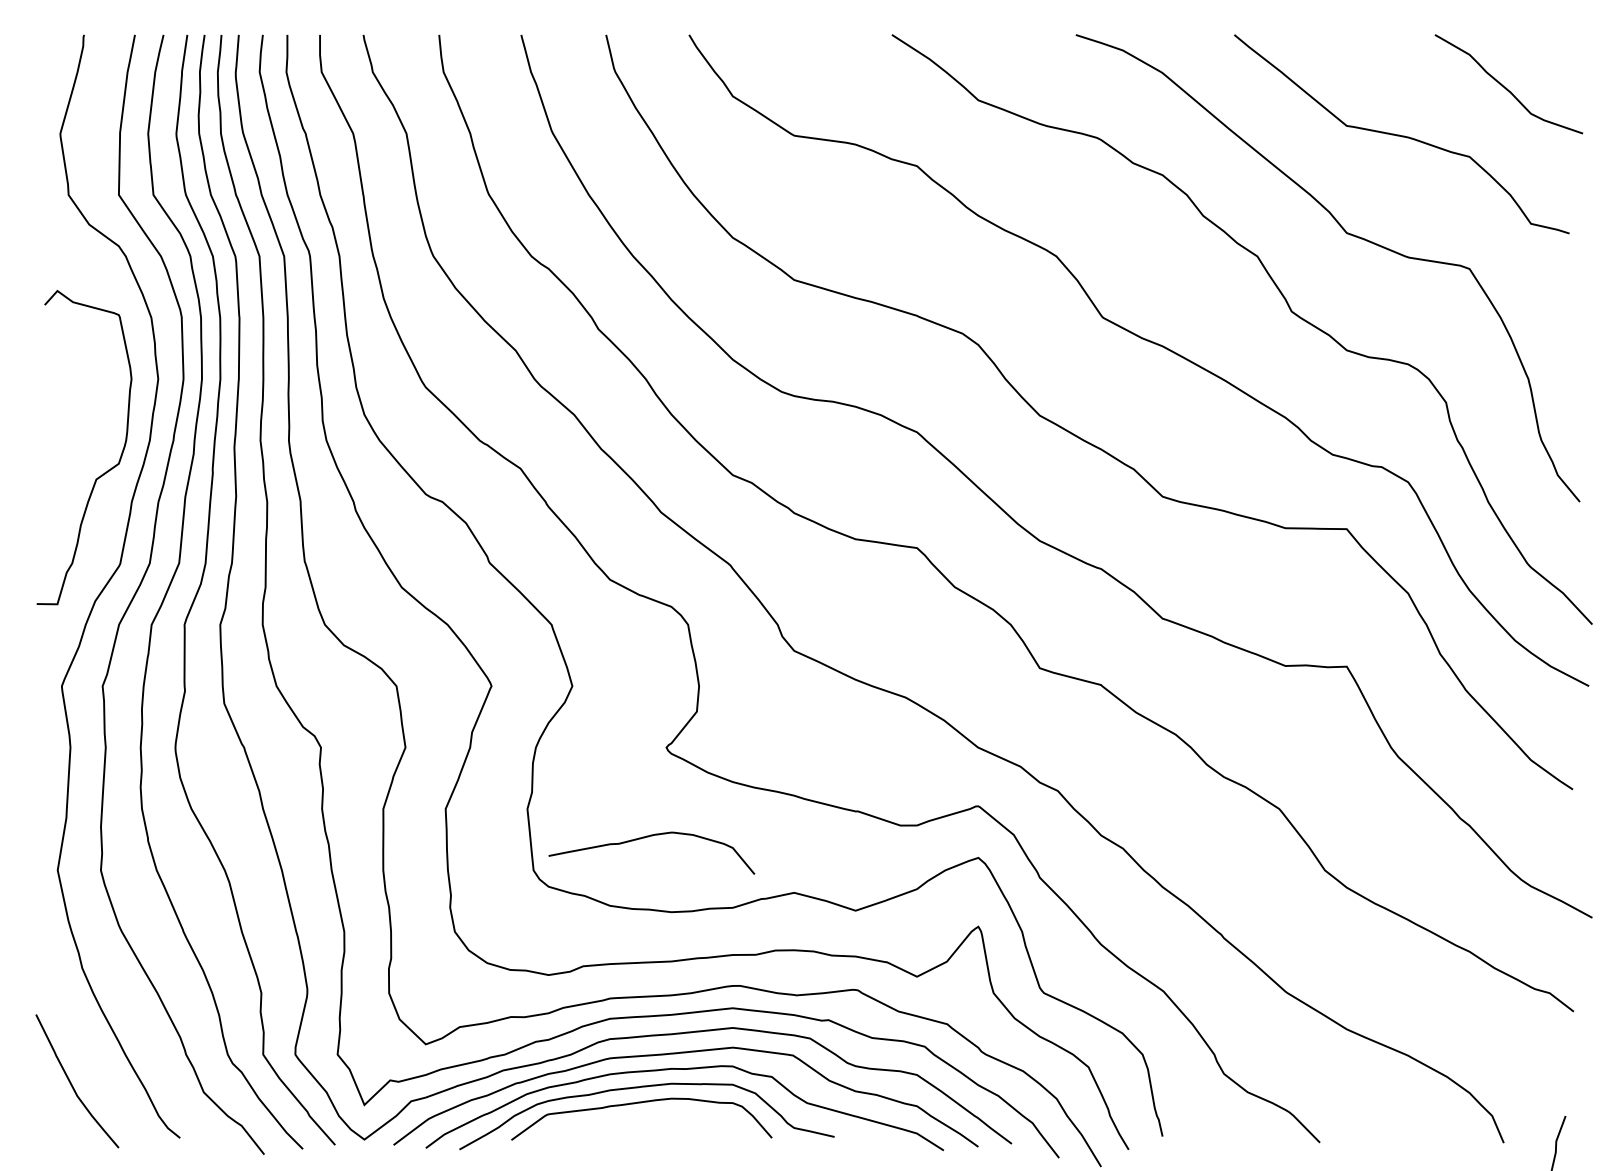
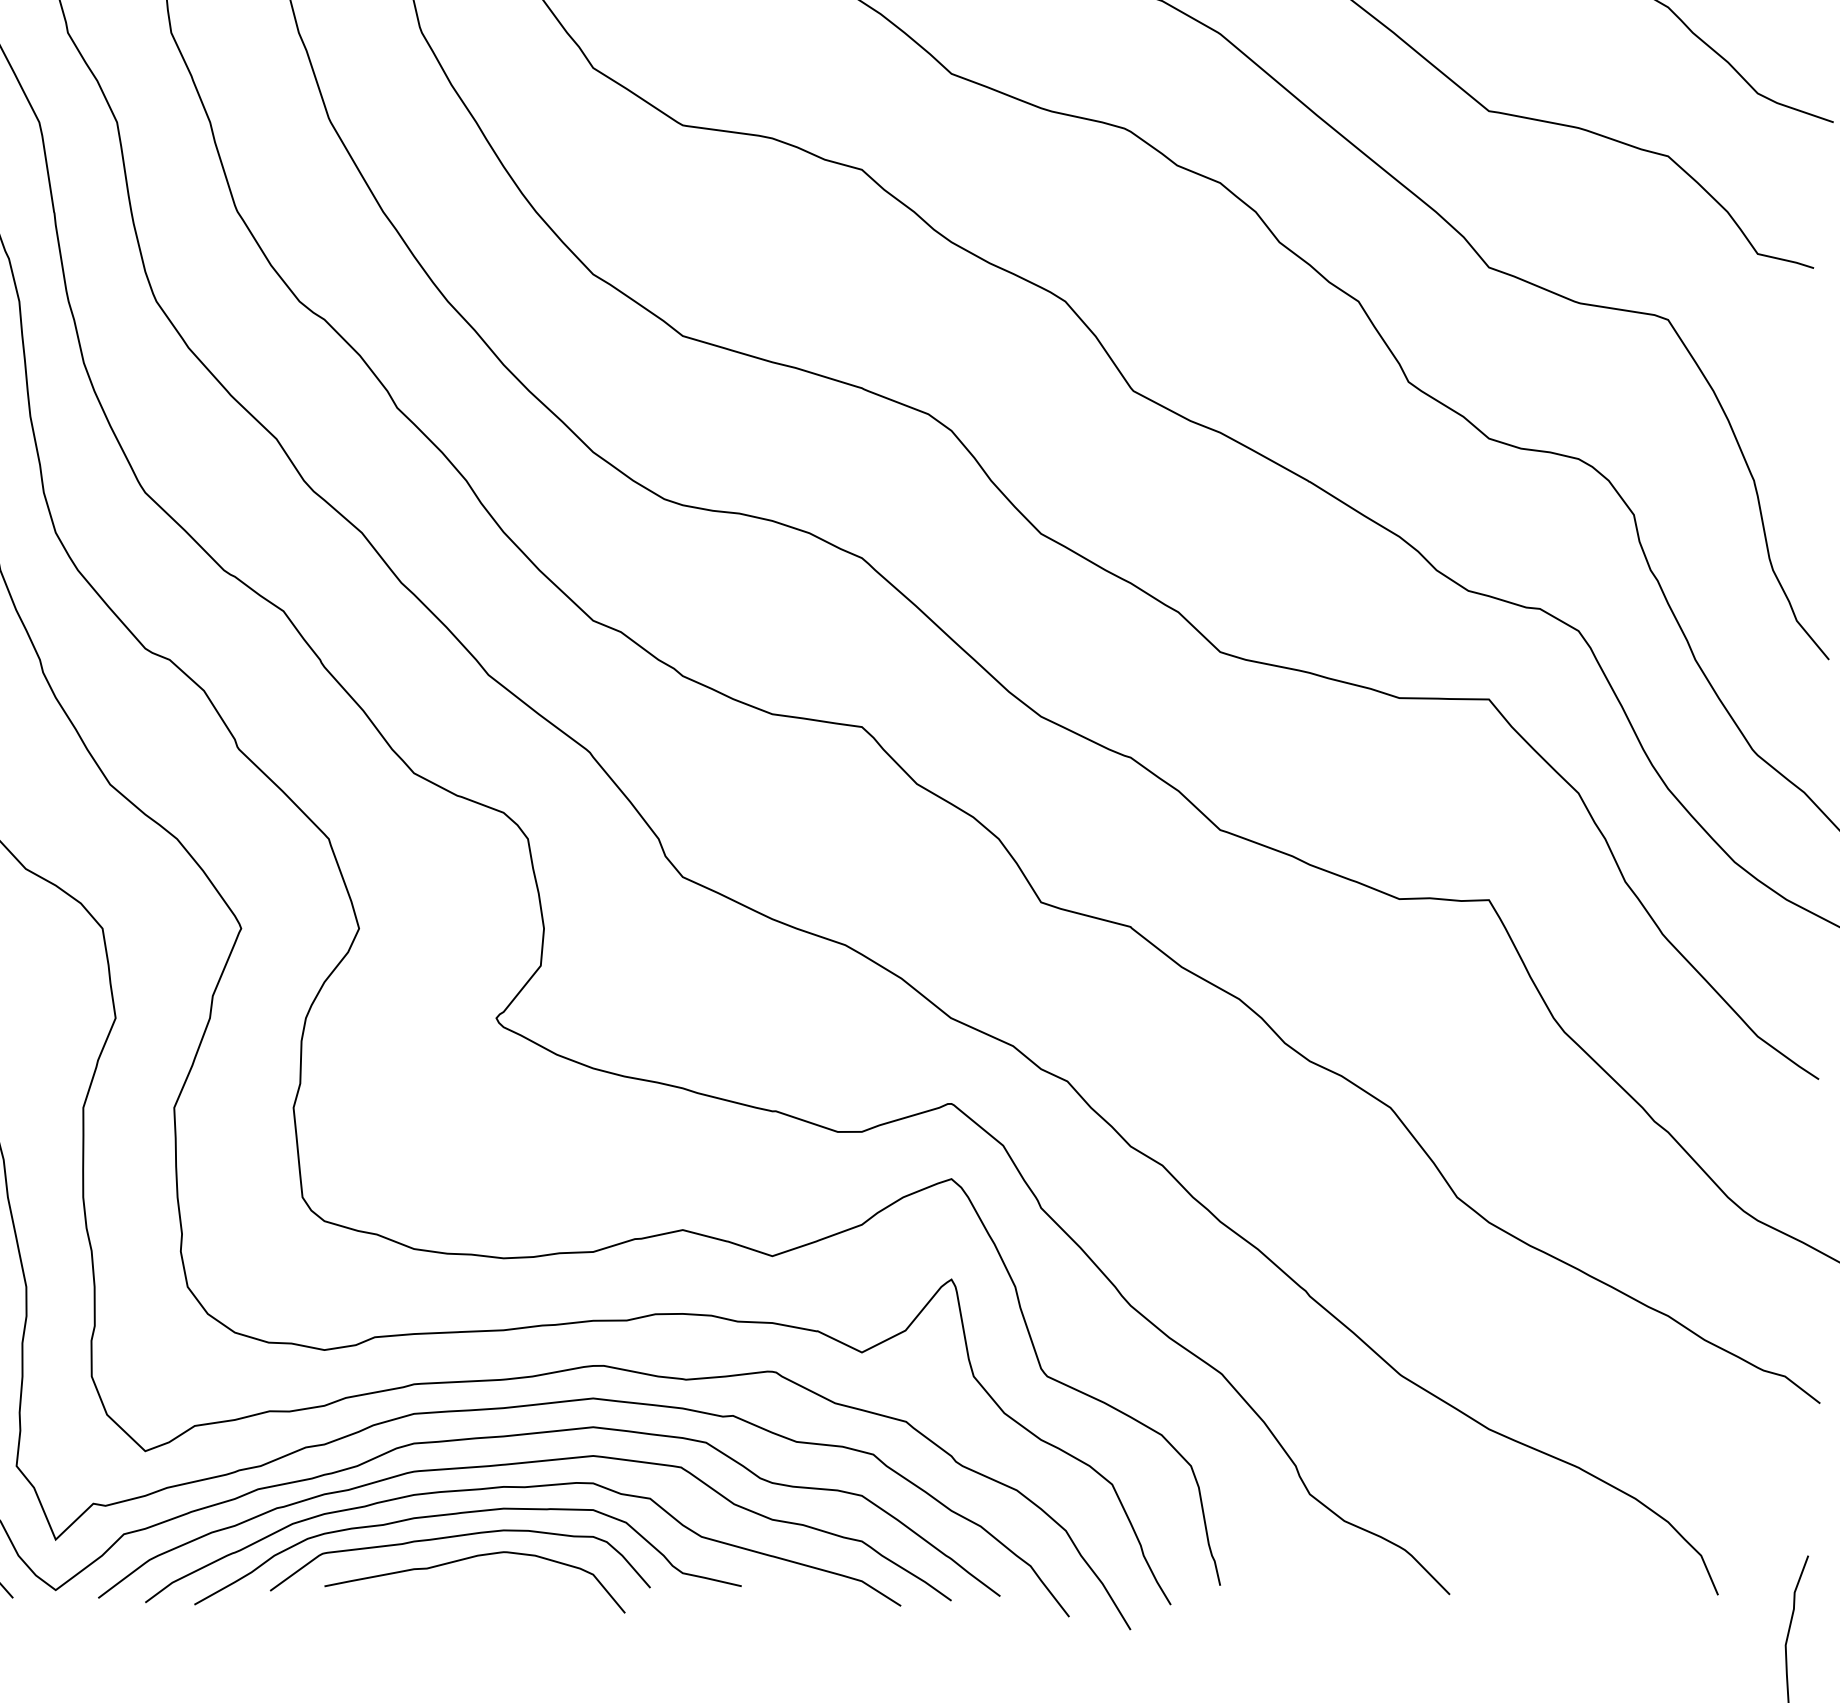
curve: (648, 837) -> (470, 1559), moved

